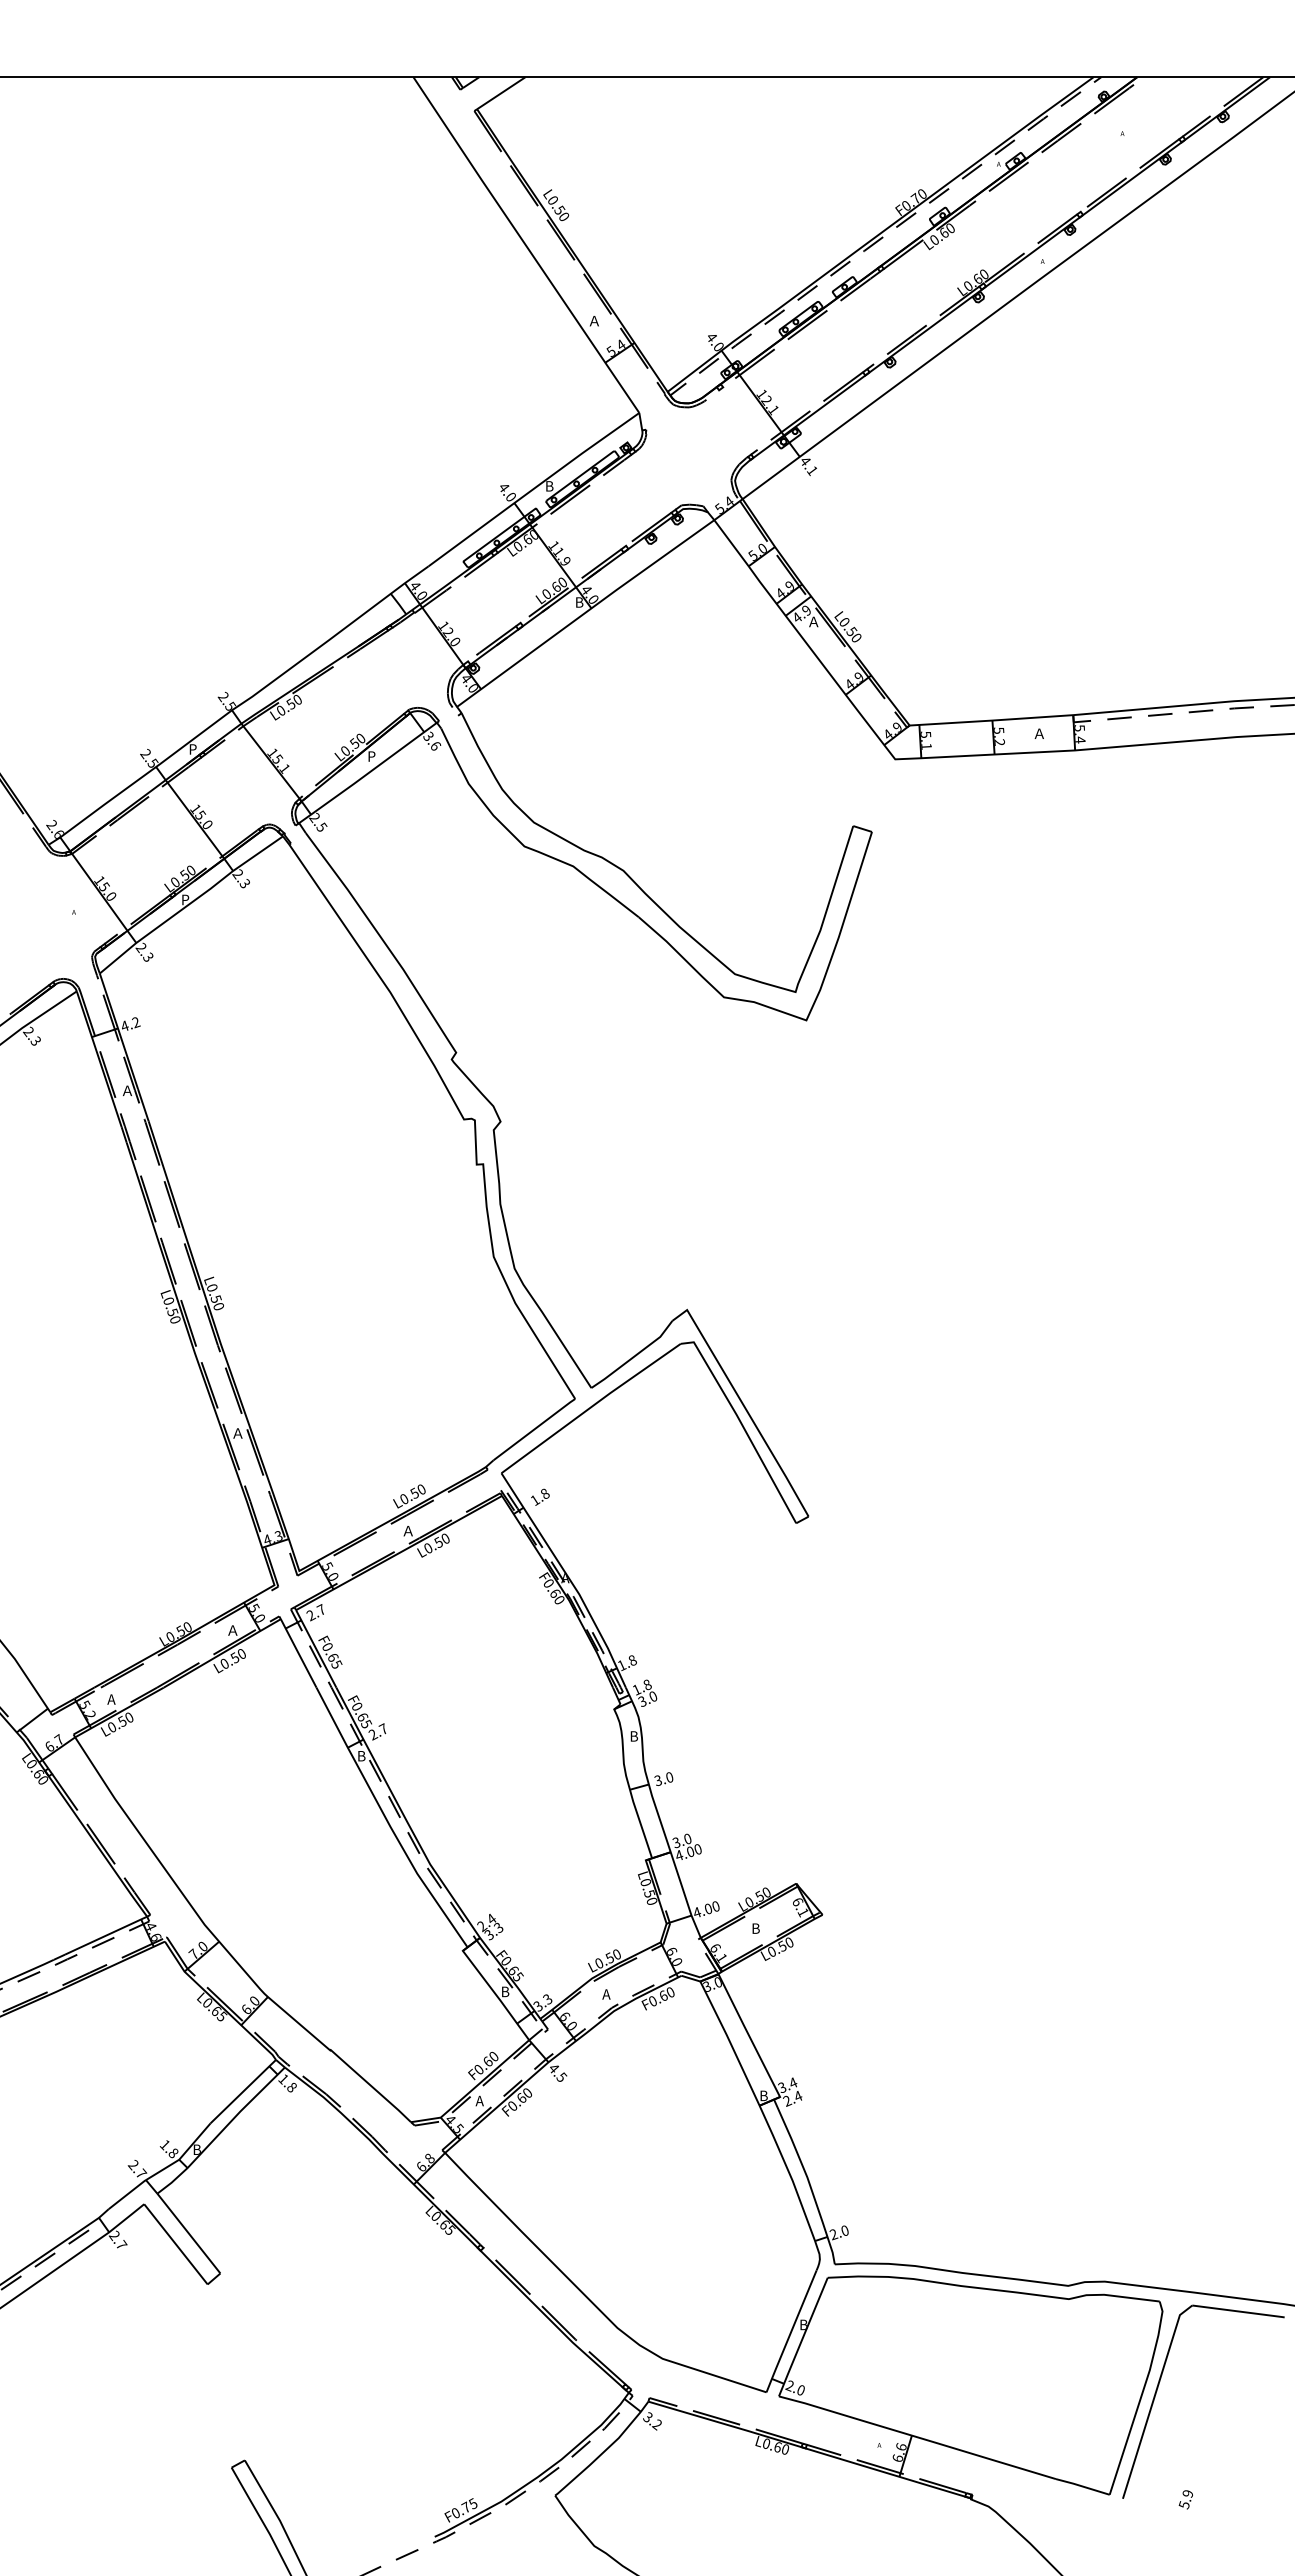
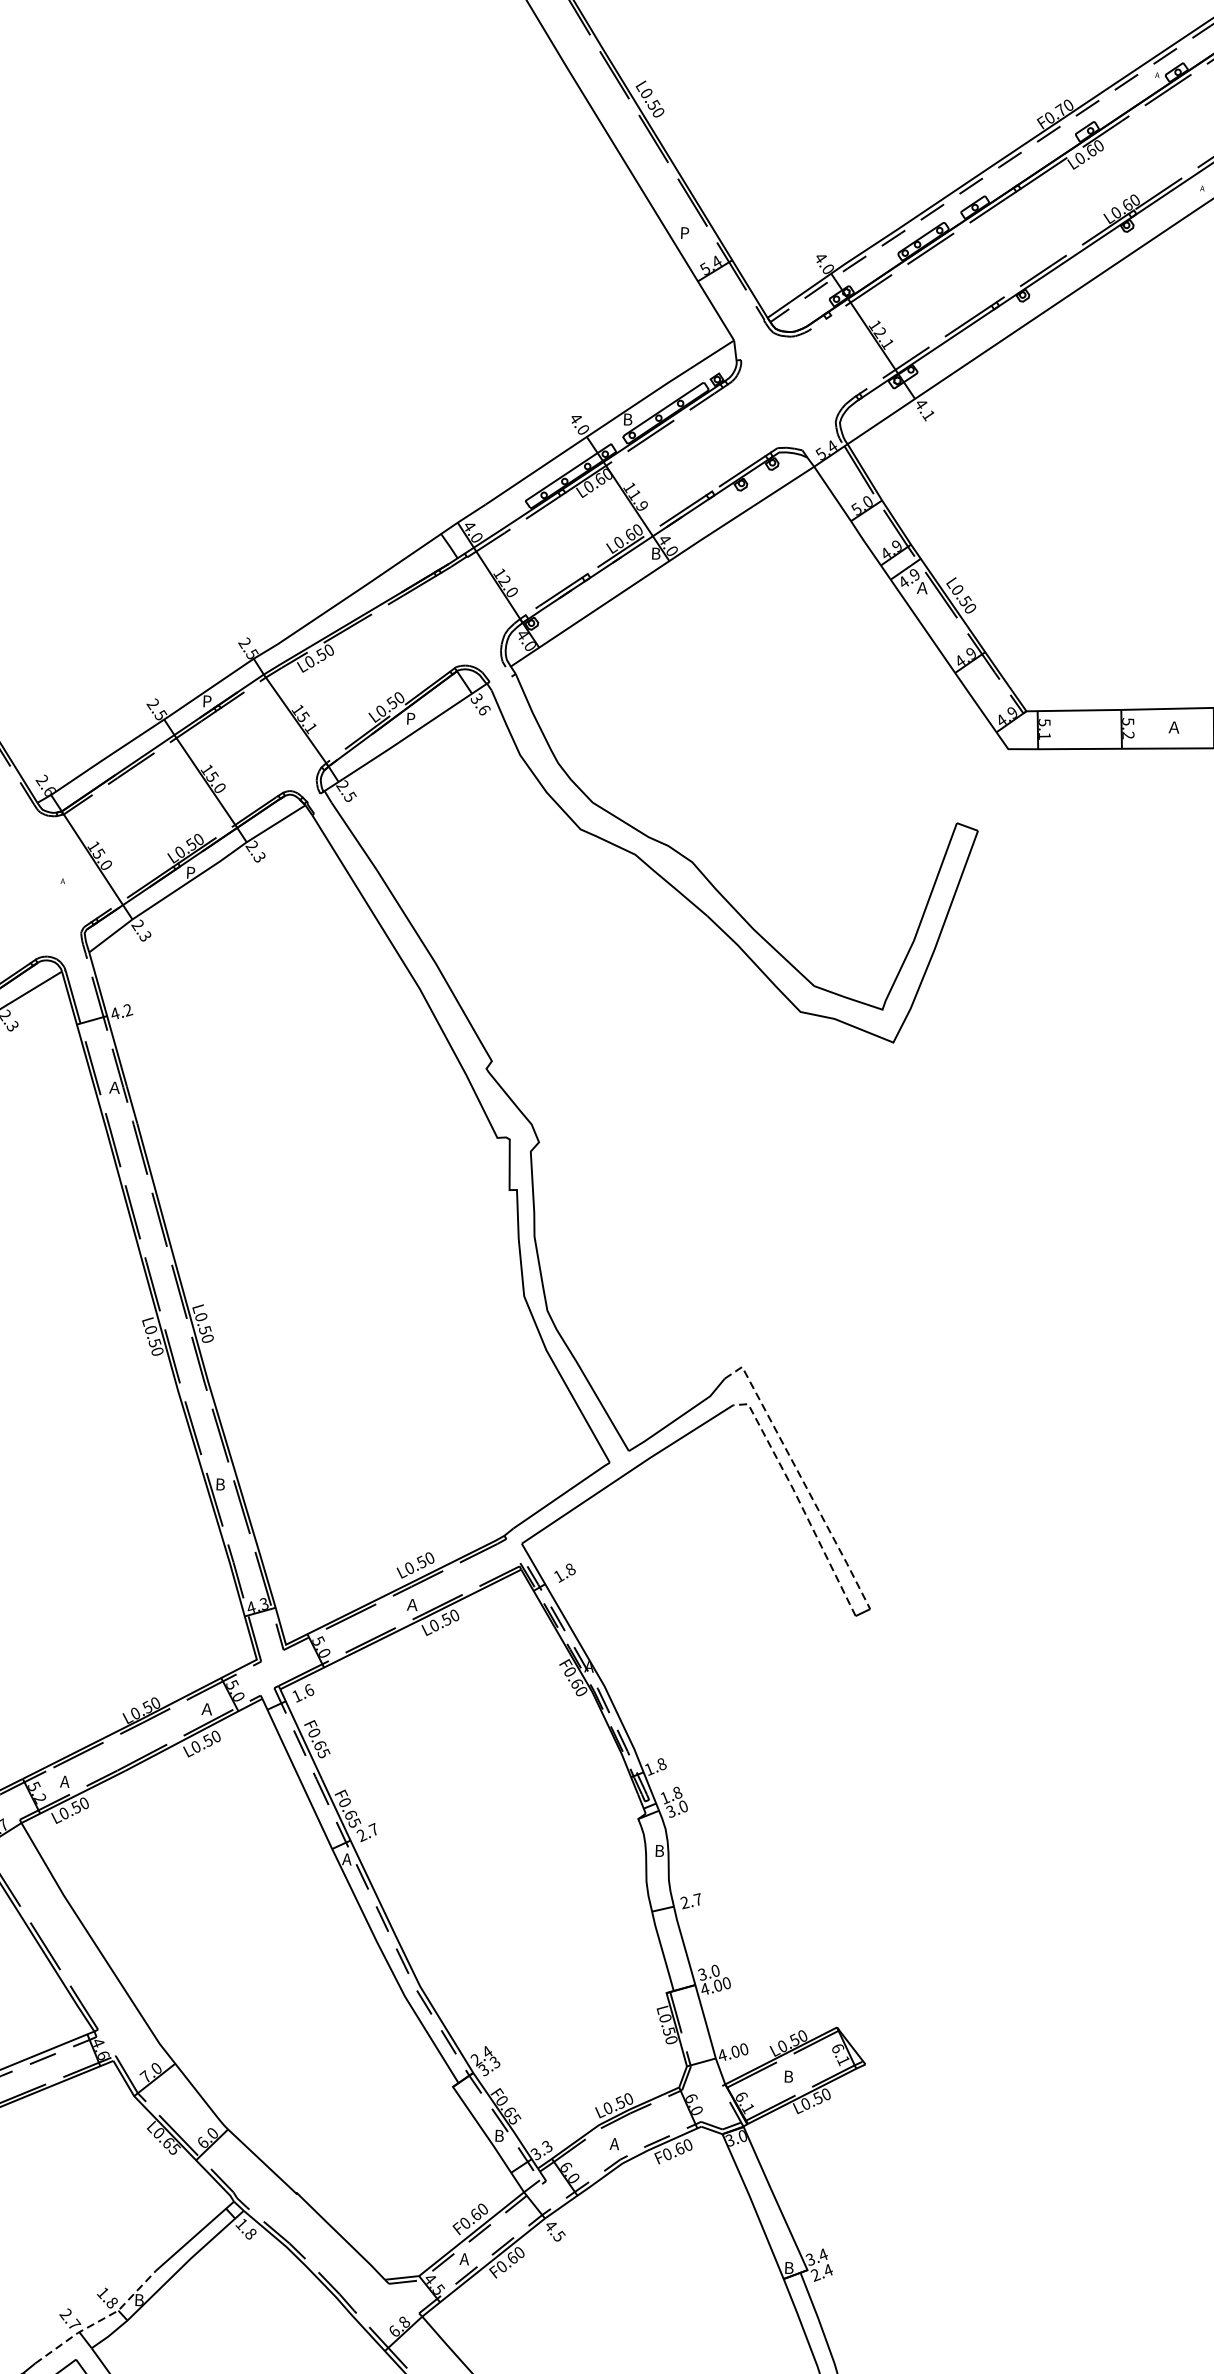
text: (593, 320) -> (686, 232), Ａ -> P
line: (743, 1405) -> (801, 1478), solid -> dashed
line: (741, 1424) -> (798, 1500), solid -> dashed
text: (237, 1433) -> (222, 1484), Ａ -> B
text: (315, 1612) -> (302, 1692), 2.7 -> 1.6
text: (361, 1756) -> (347, 1859), B -> A
text: (663, 1778) -> (690, 1900), 3.0 -> 2.7
line: (163, 2169) -> (99, 2320), solid -> dashed

